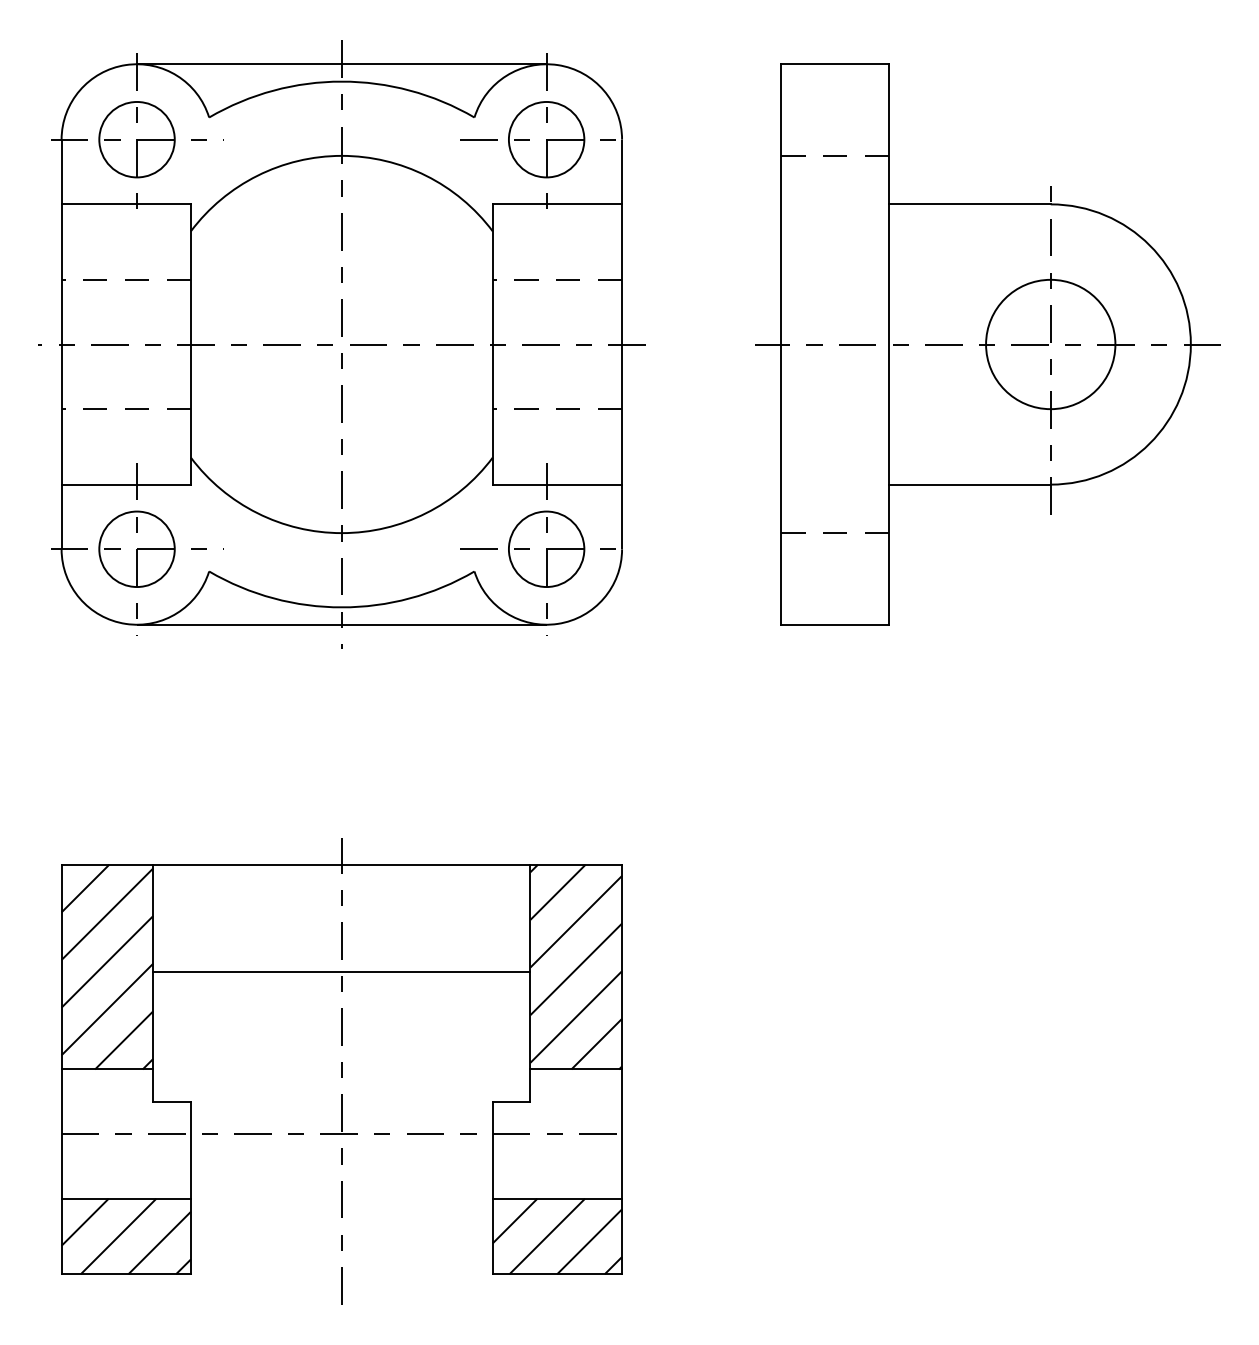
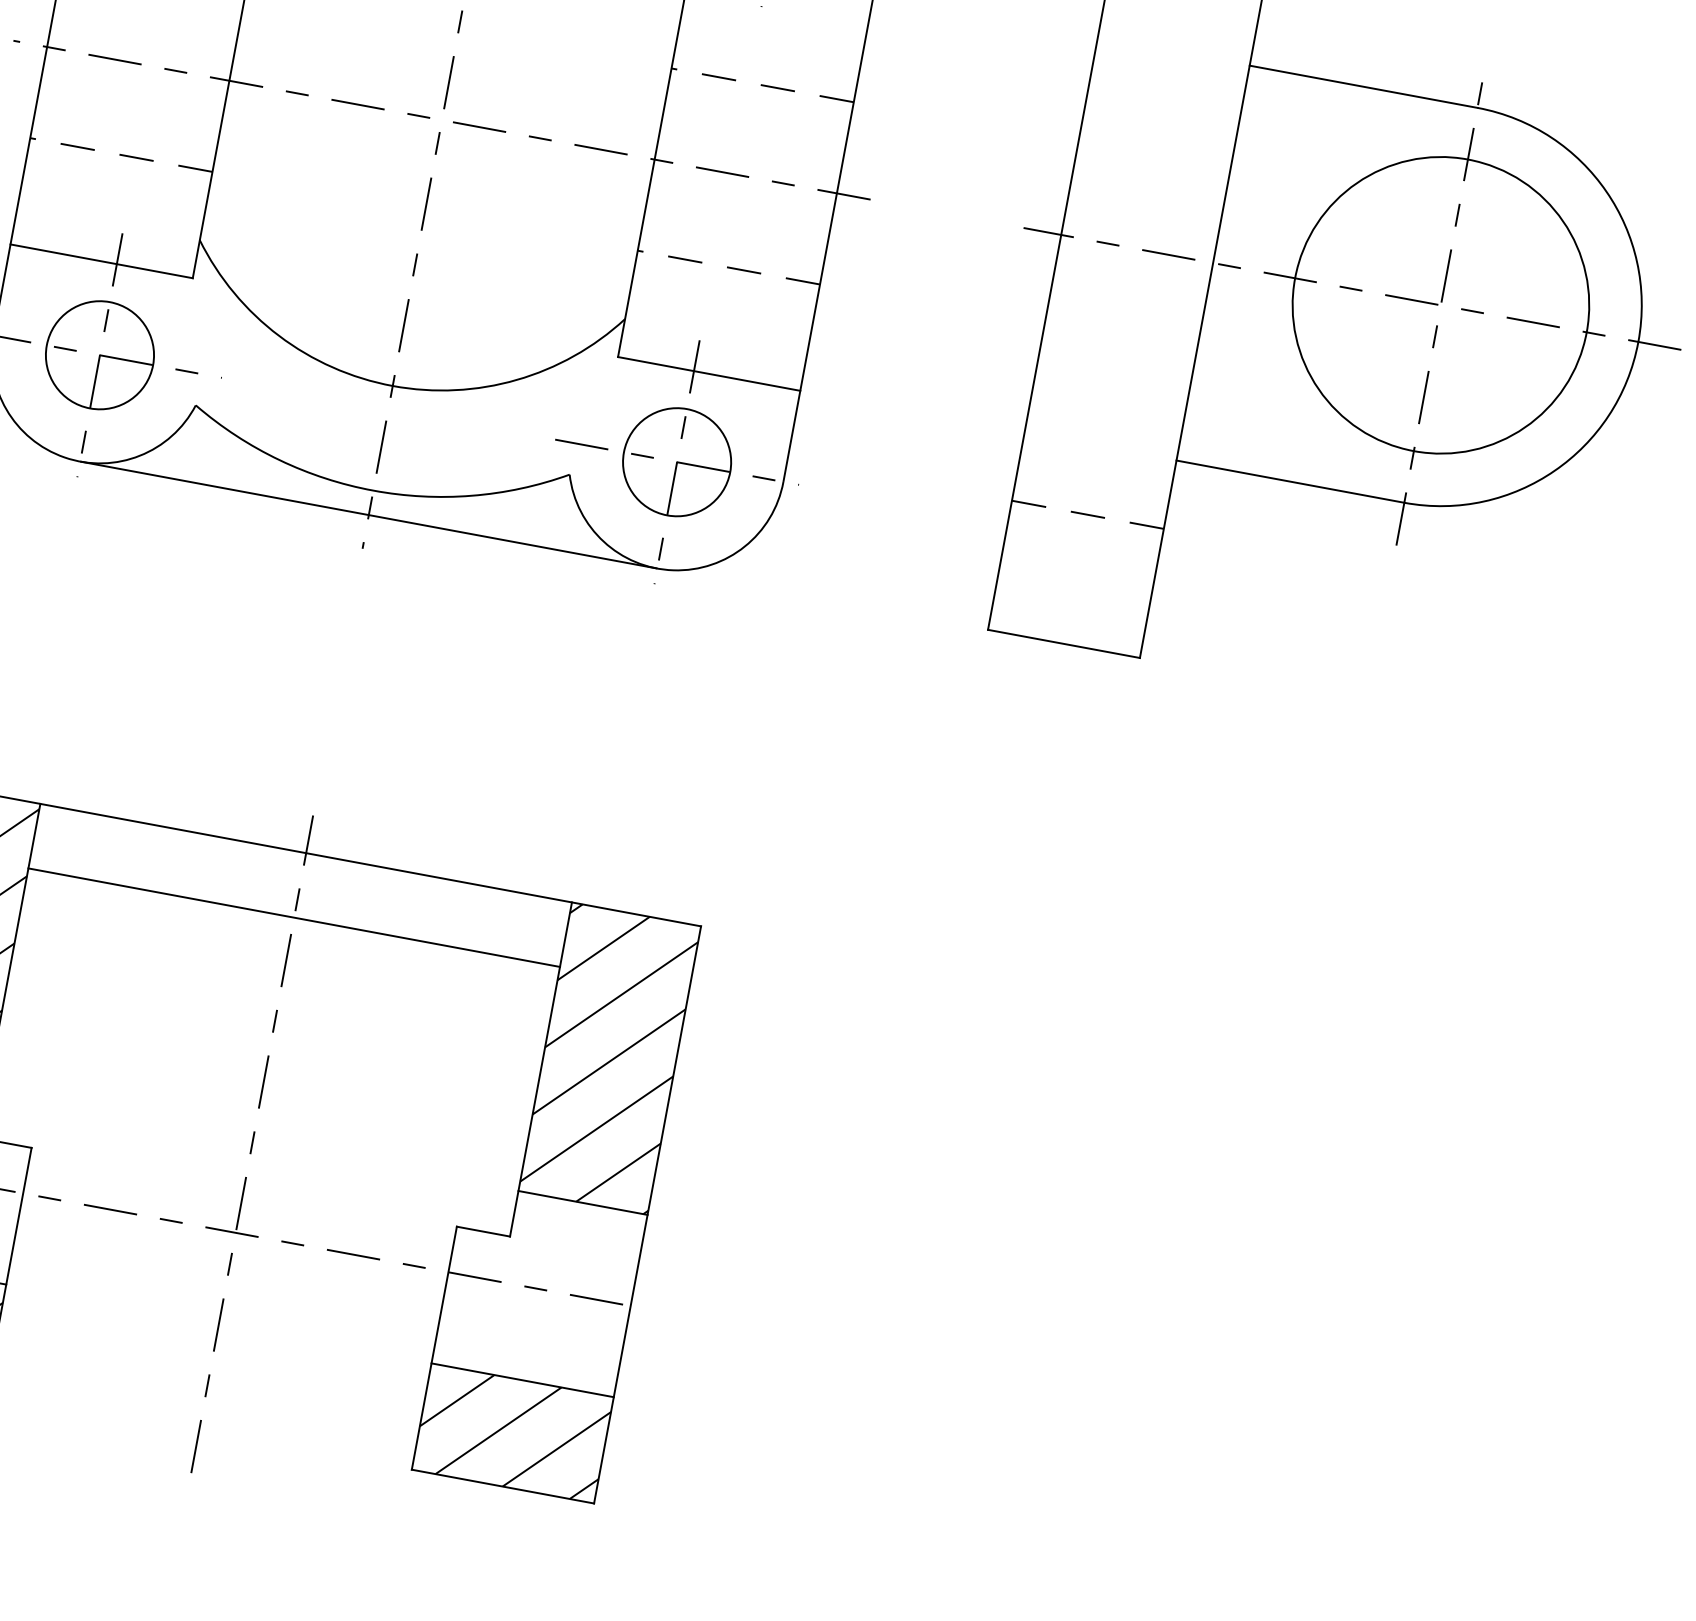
circle: (1050, 344) -> (1440, 305), size x1.6
line: (341, 972) -> (293, 917), moved

